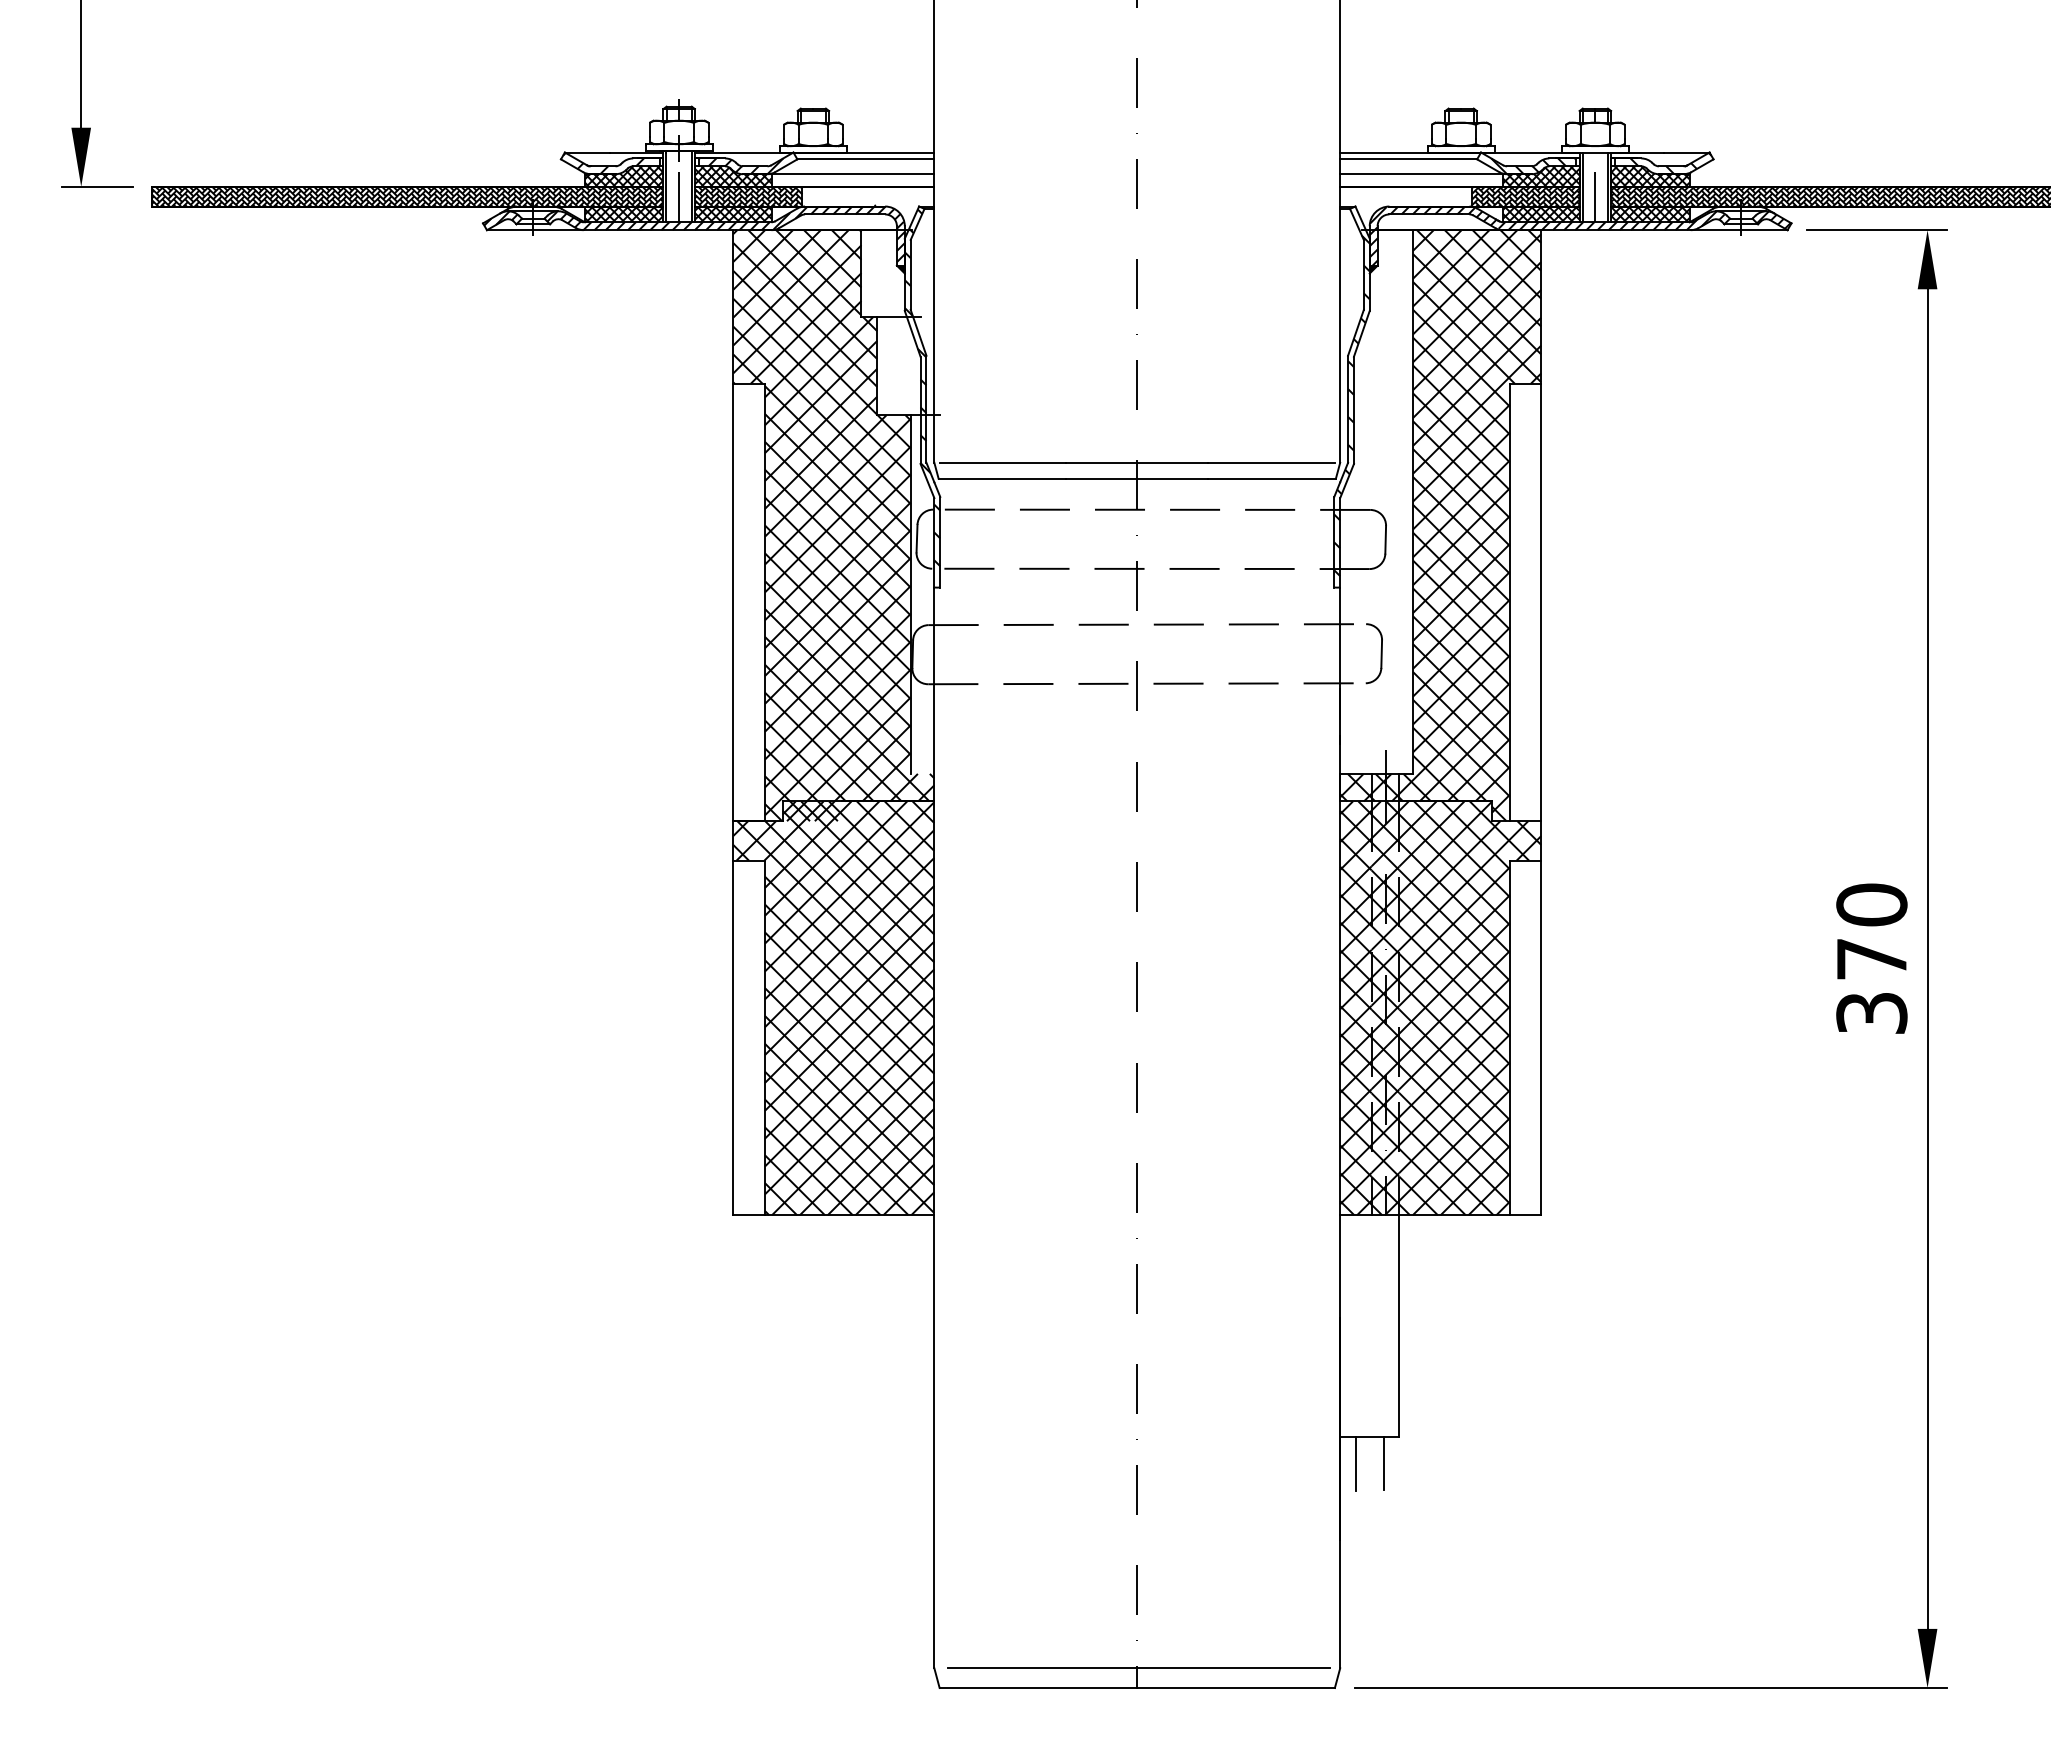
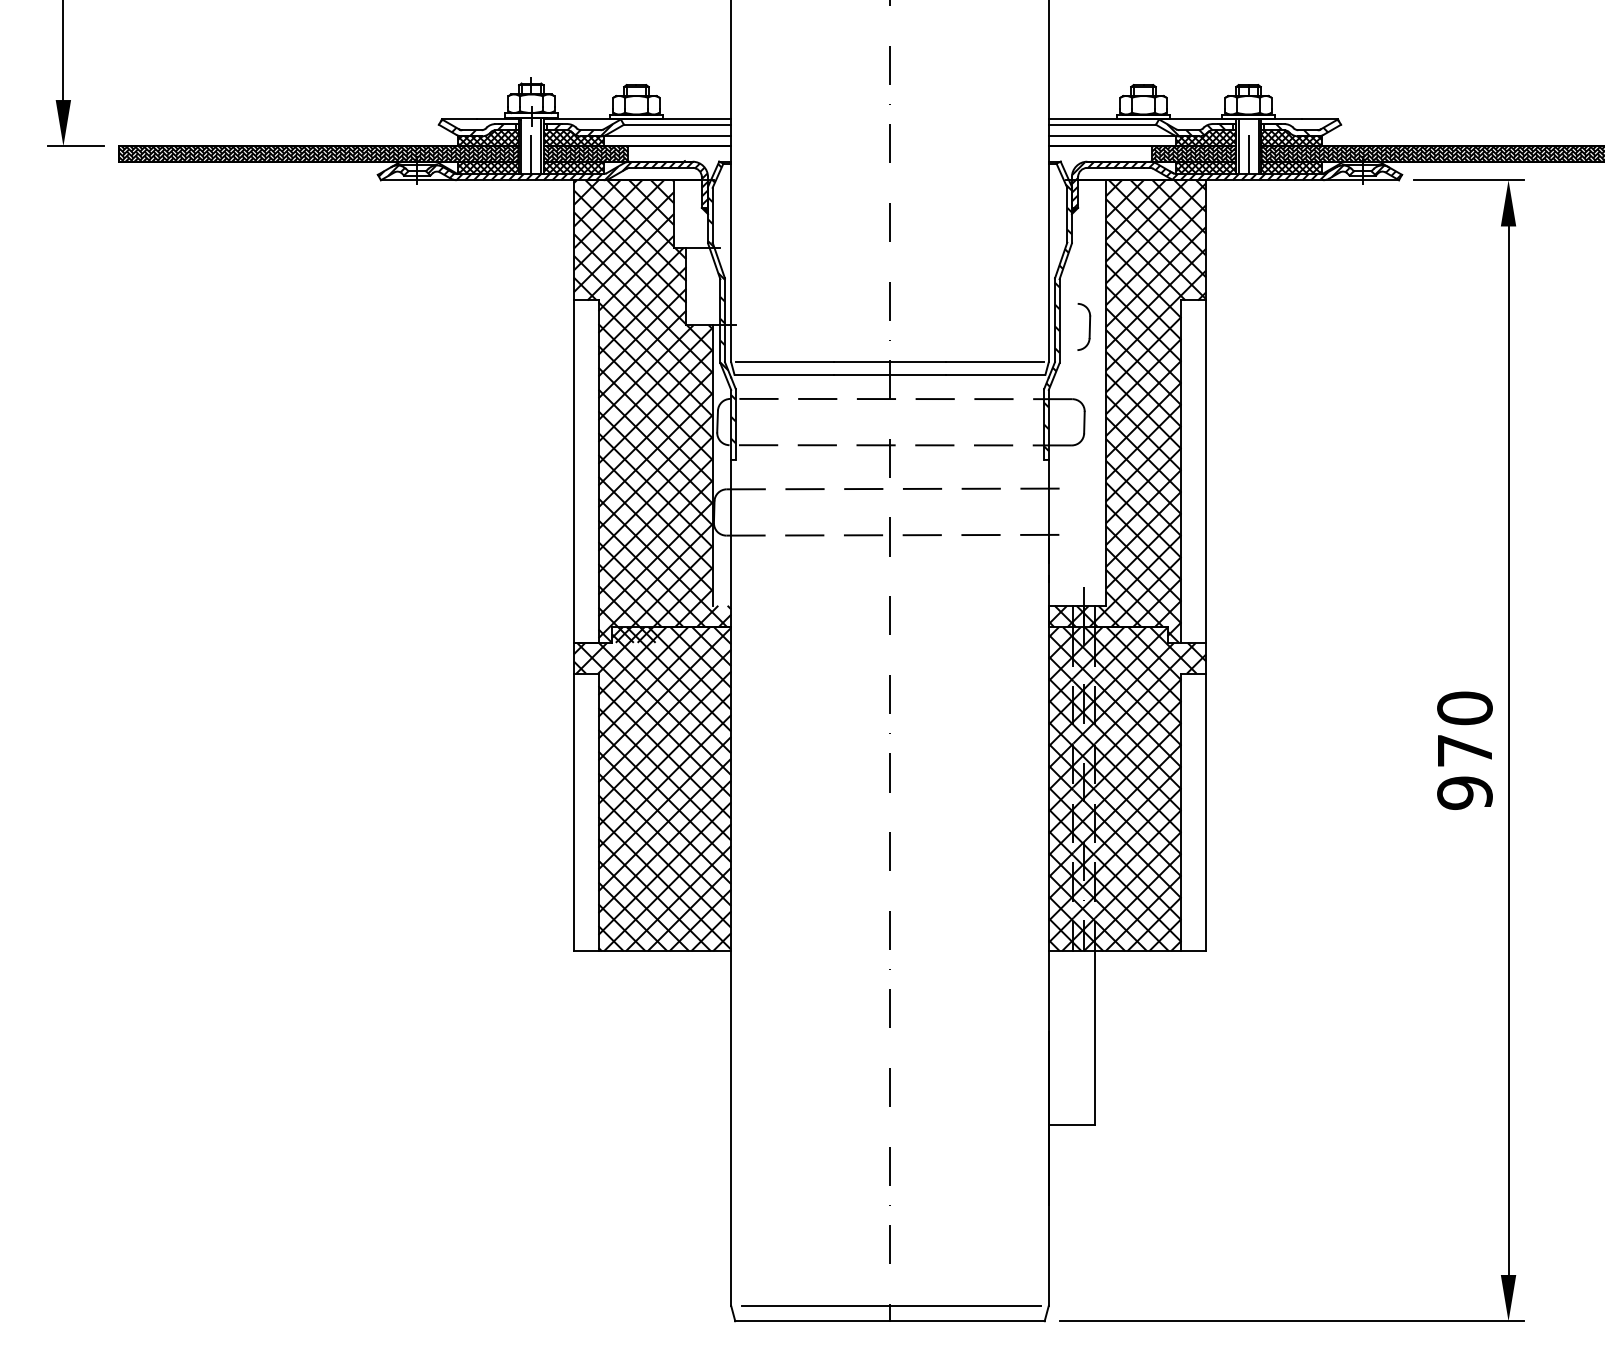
part: (1380, 653) -> (1088, 326), moved
text: (1871, 1013) -> (1464, 793), 370 -> 970
line: (1383, 1463) -> (1082, 1145), removed
line: (1355, 1464) -> (1060, 1146), removed

